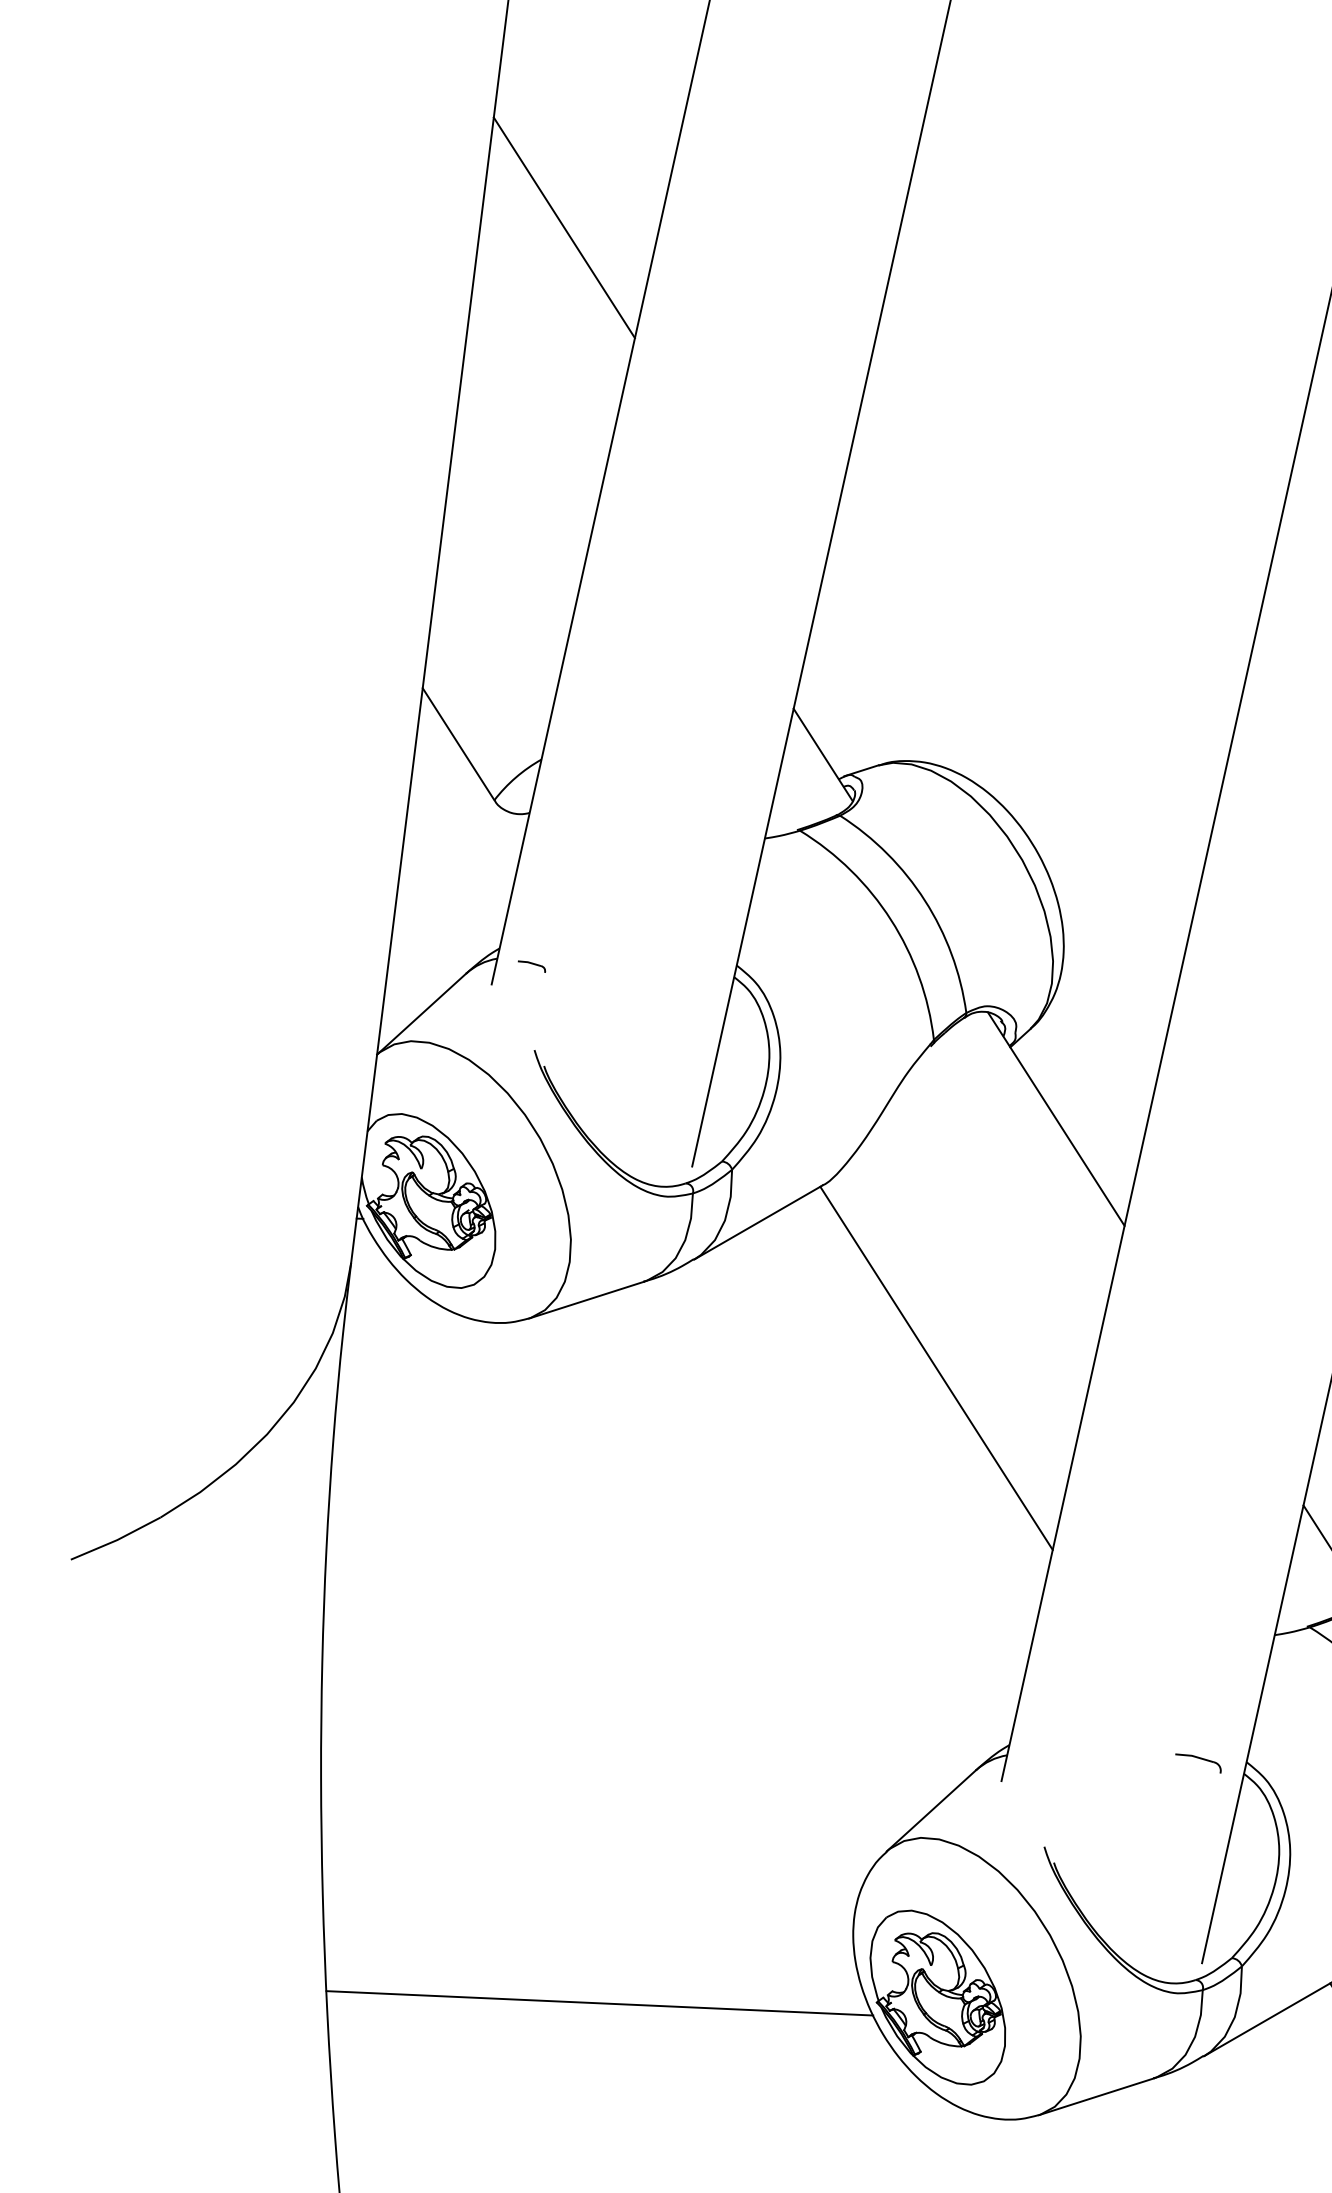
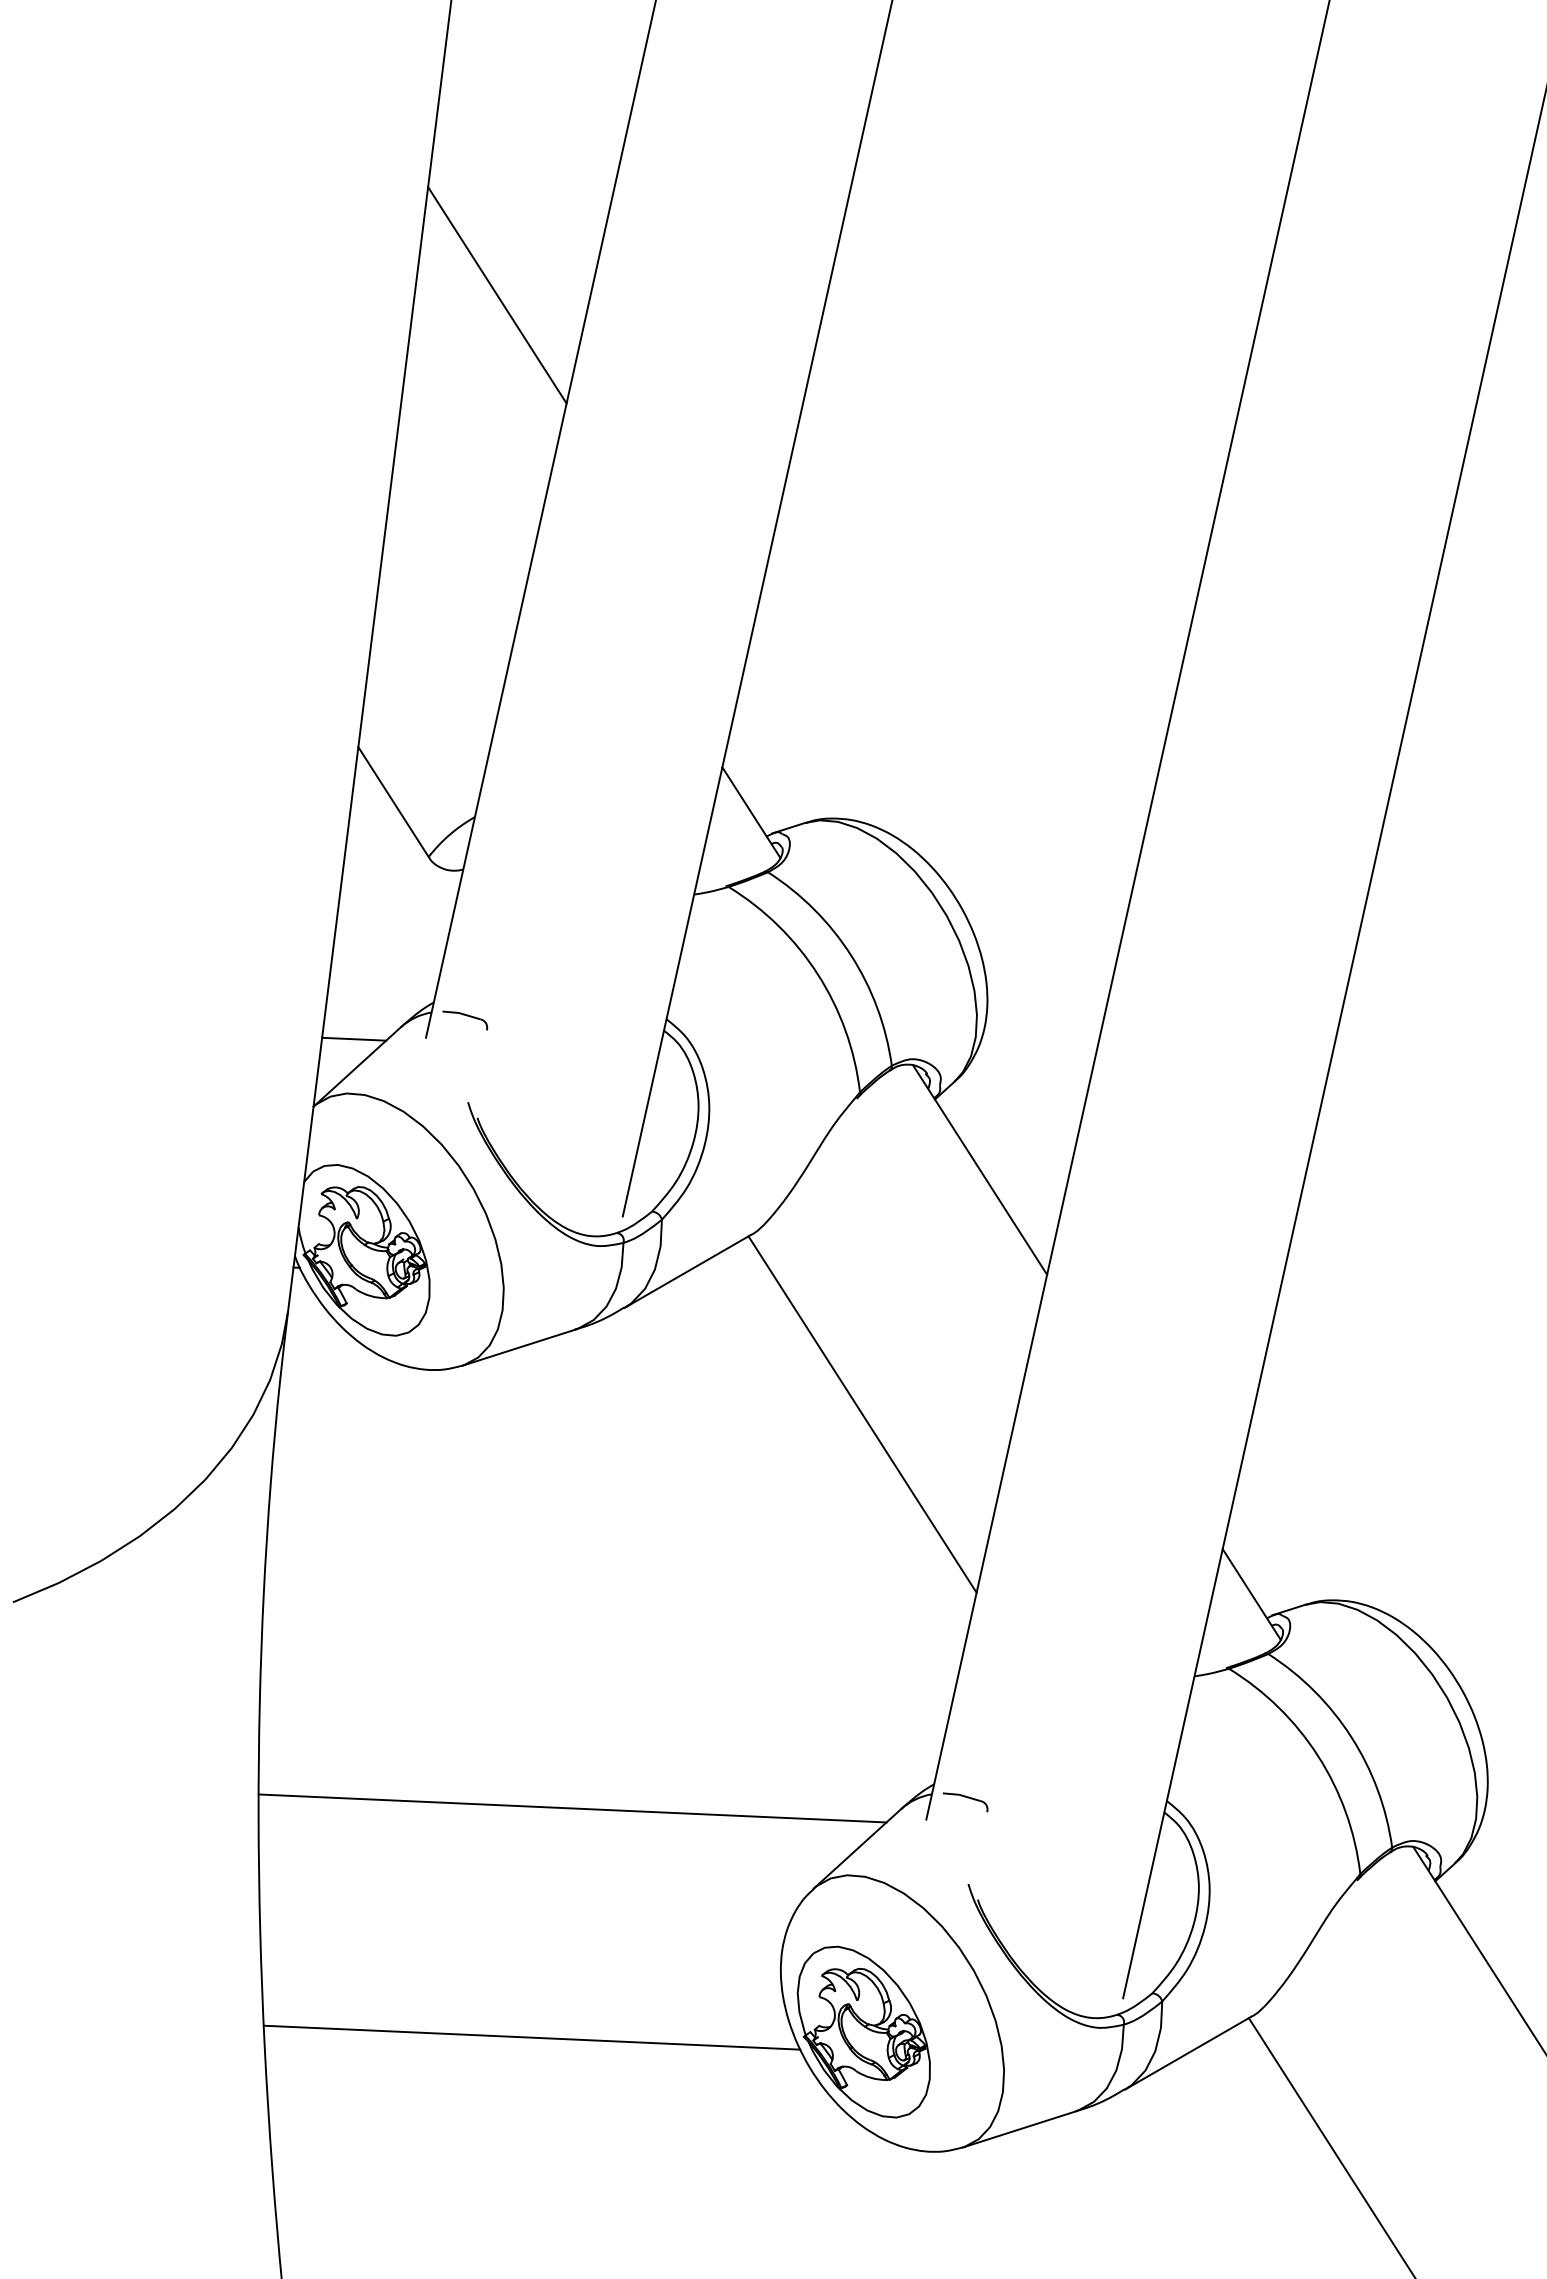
part: (531, 966) -> (465, 1020), size x1.67
line: (418, 985) -> (354, 1038), added
part: (1198, 1763) -> (965, 1802), moved
line: (640, 1769) -> (572, 1808), added

